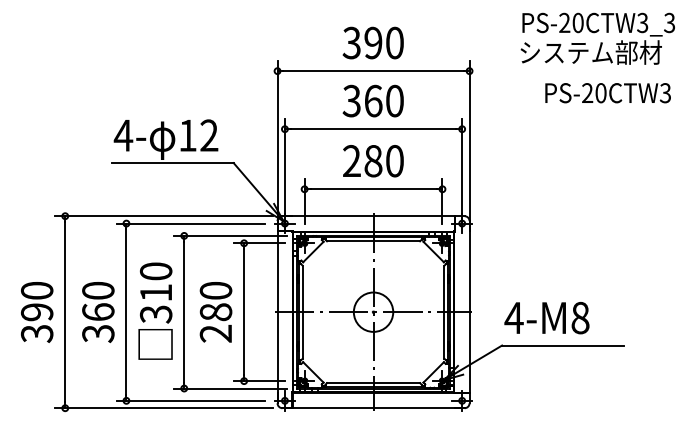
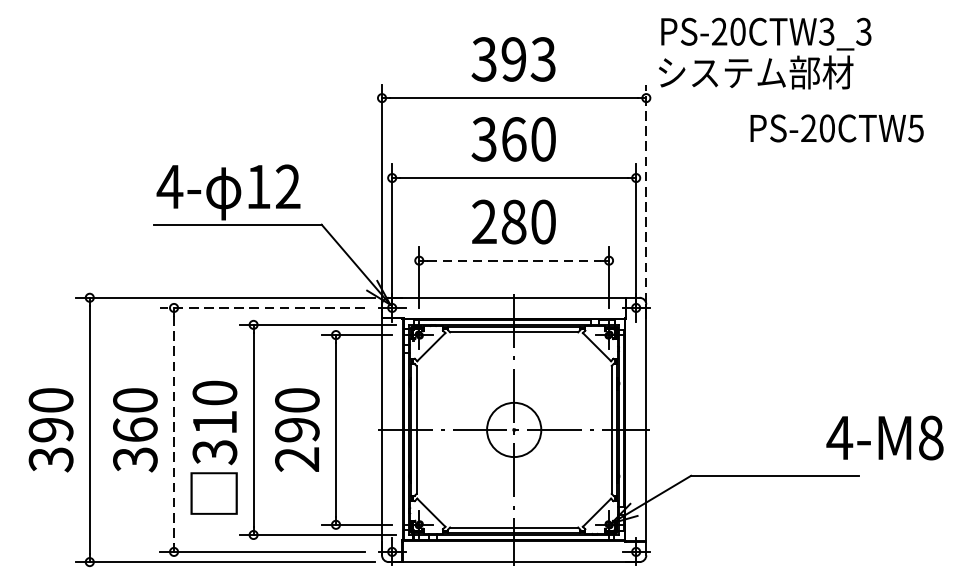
text: (597, 38) -> (764, 53), moved
text: (394, 42) -> (543, 58), 390 -> 393
text: (665, 92) -> (916, 127), PS-20CTW3 -> PS-20CTW5
line: (469, 145) -> (646, 200), solid -> dashed
line: (374, 189) -> (515, 261), solid -> dashed
line: (190, 223) -> (262, 307), solid -> dashed
text: (155, 310) -> (214, 446), moved
line: (126, 312) -> (174, 430), solid -> dashed
text: (215, 312) -> (296, 430), 280 -> 290
text: (546, 318) -> (884, 438), moved

